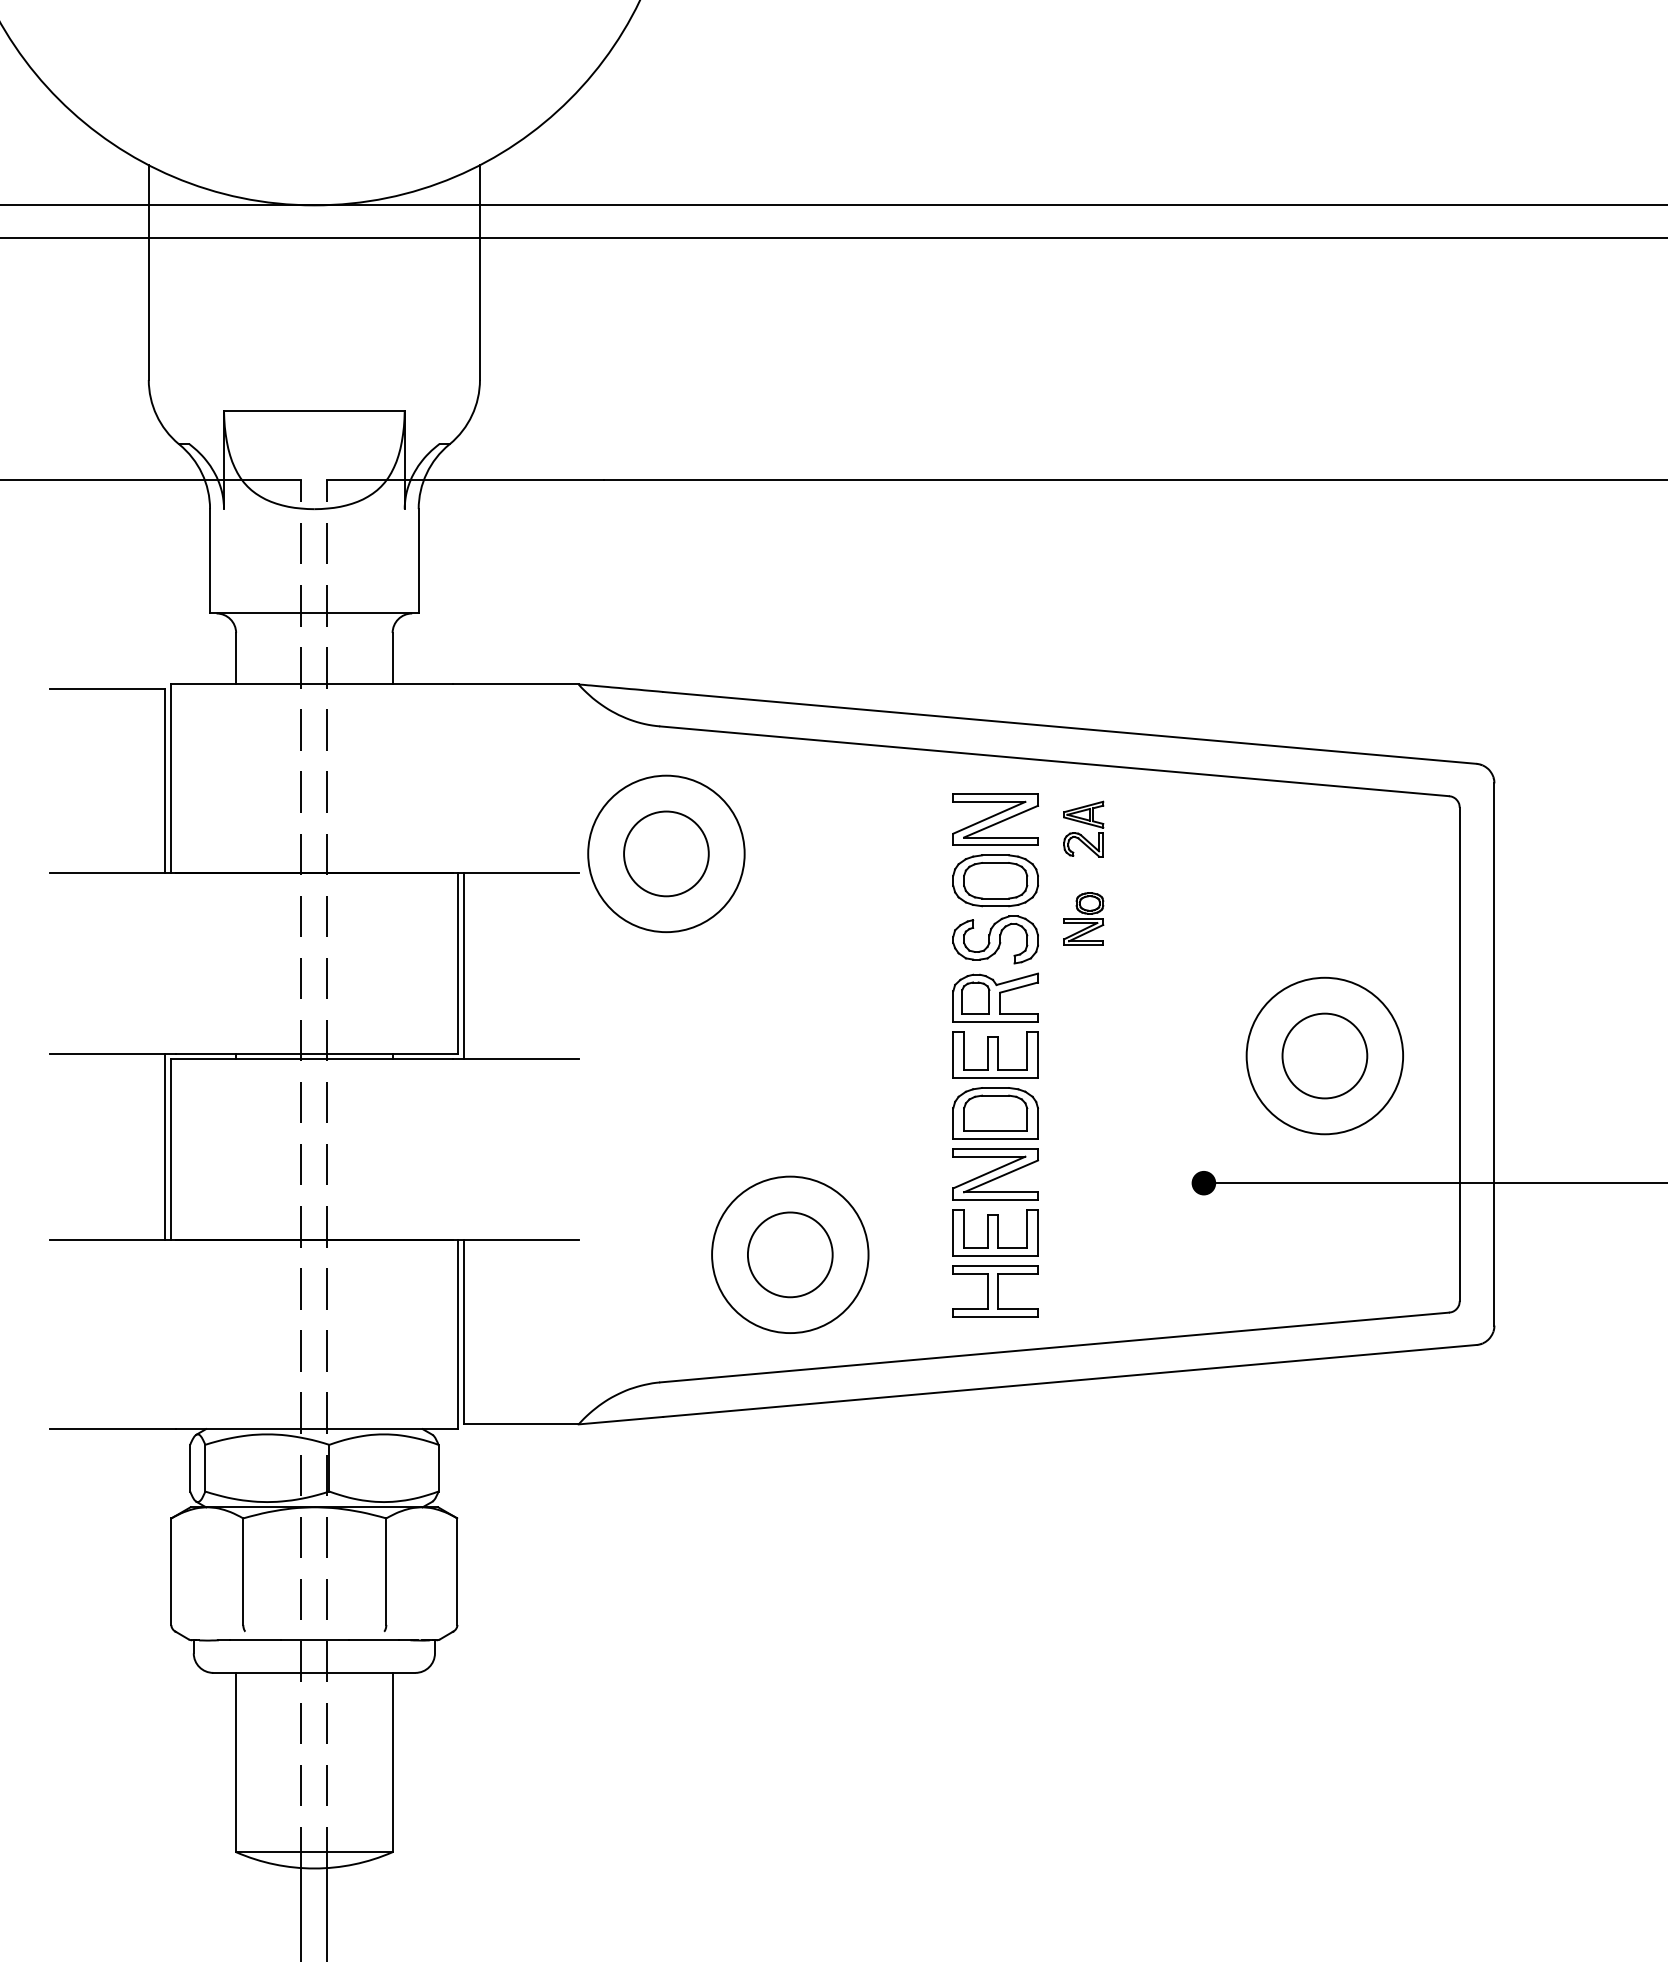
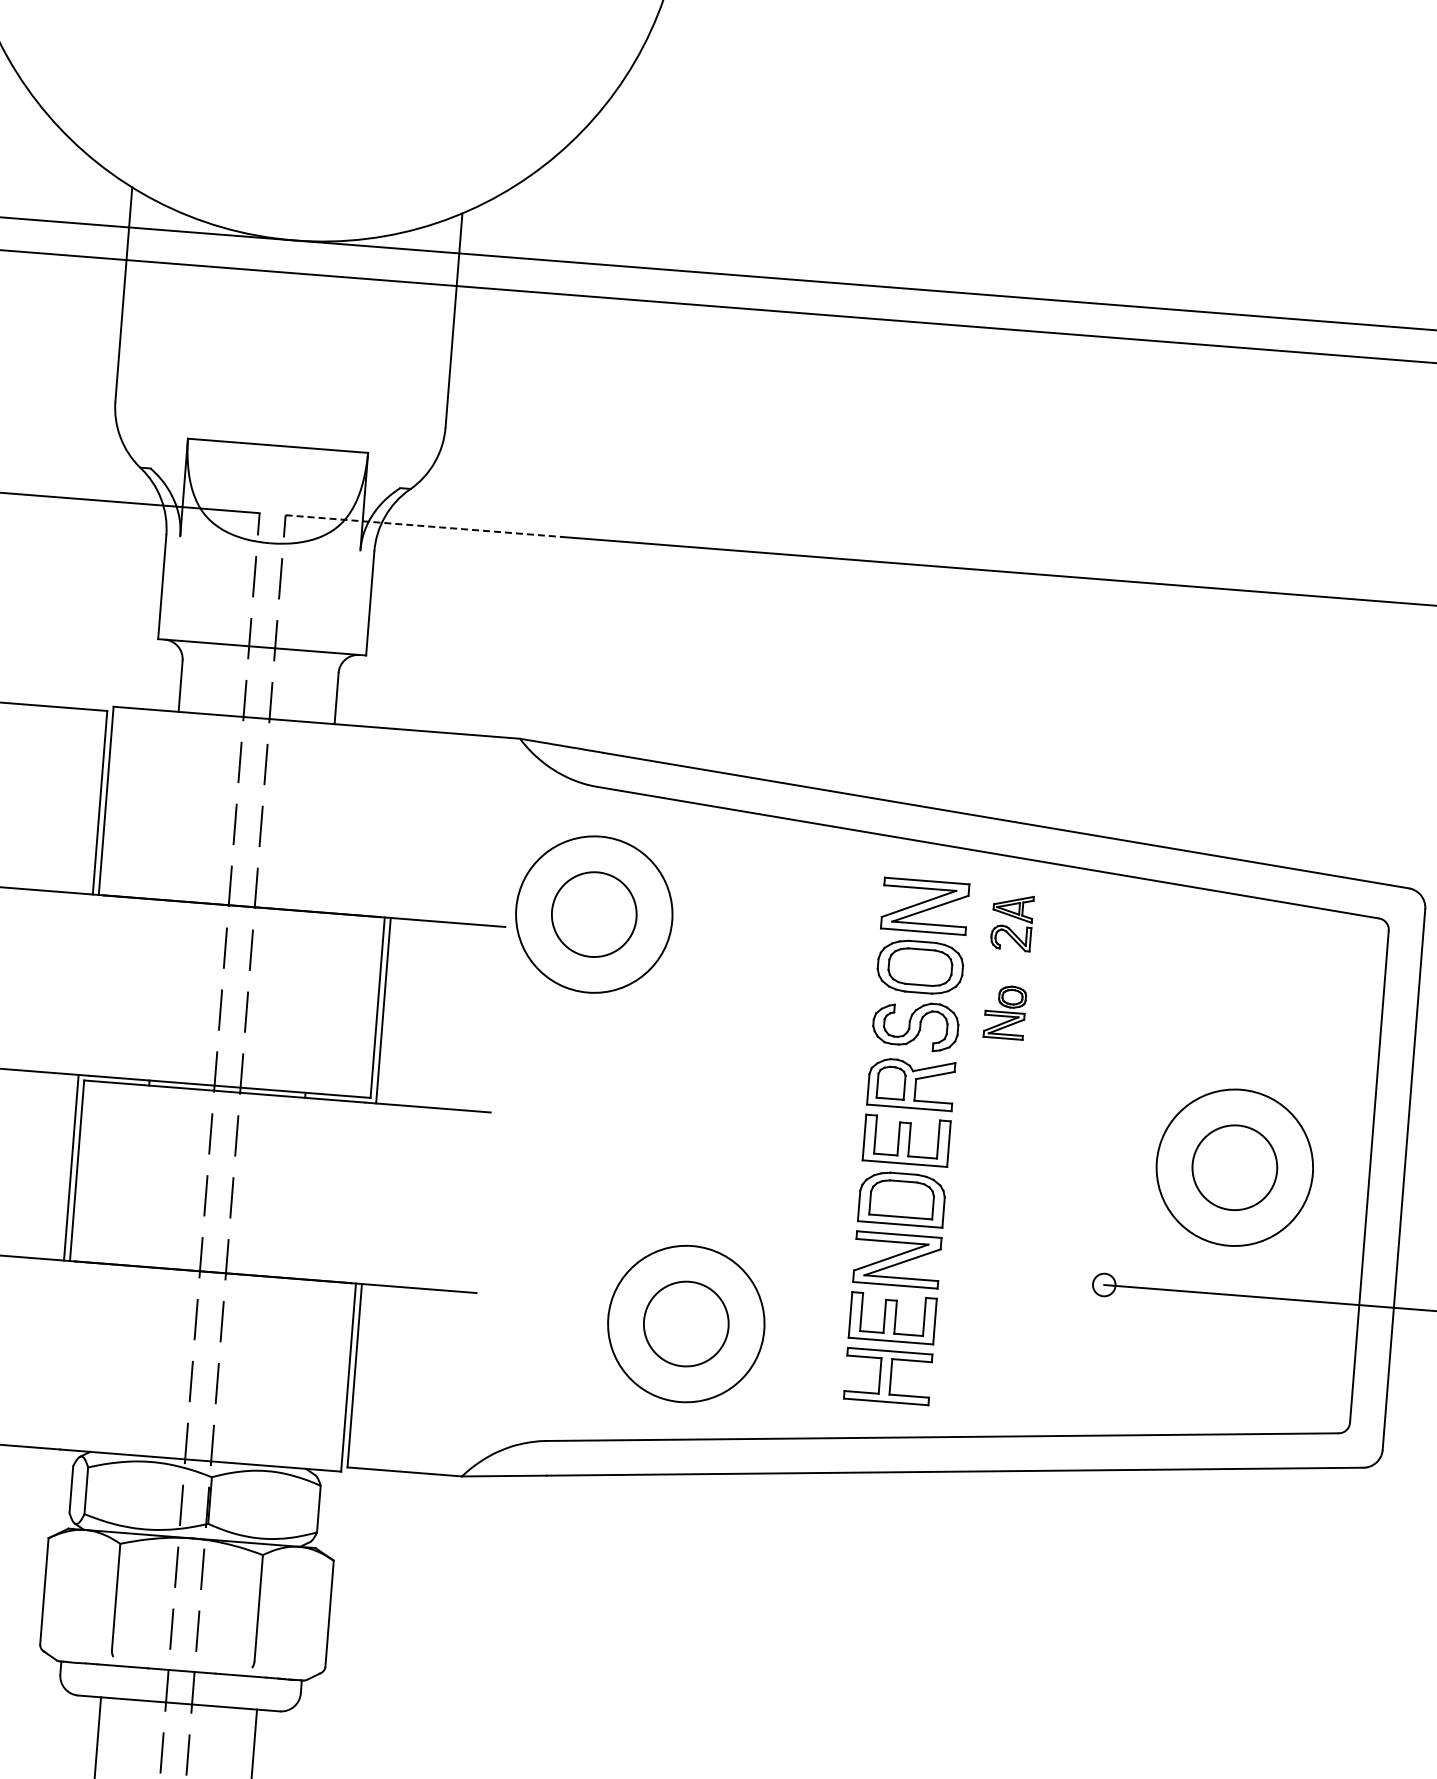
line: (466, 479) -> (424, 525), solid -> dashed
fill: (1203, 1182) -> (1103, 1284), removed

